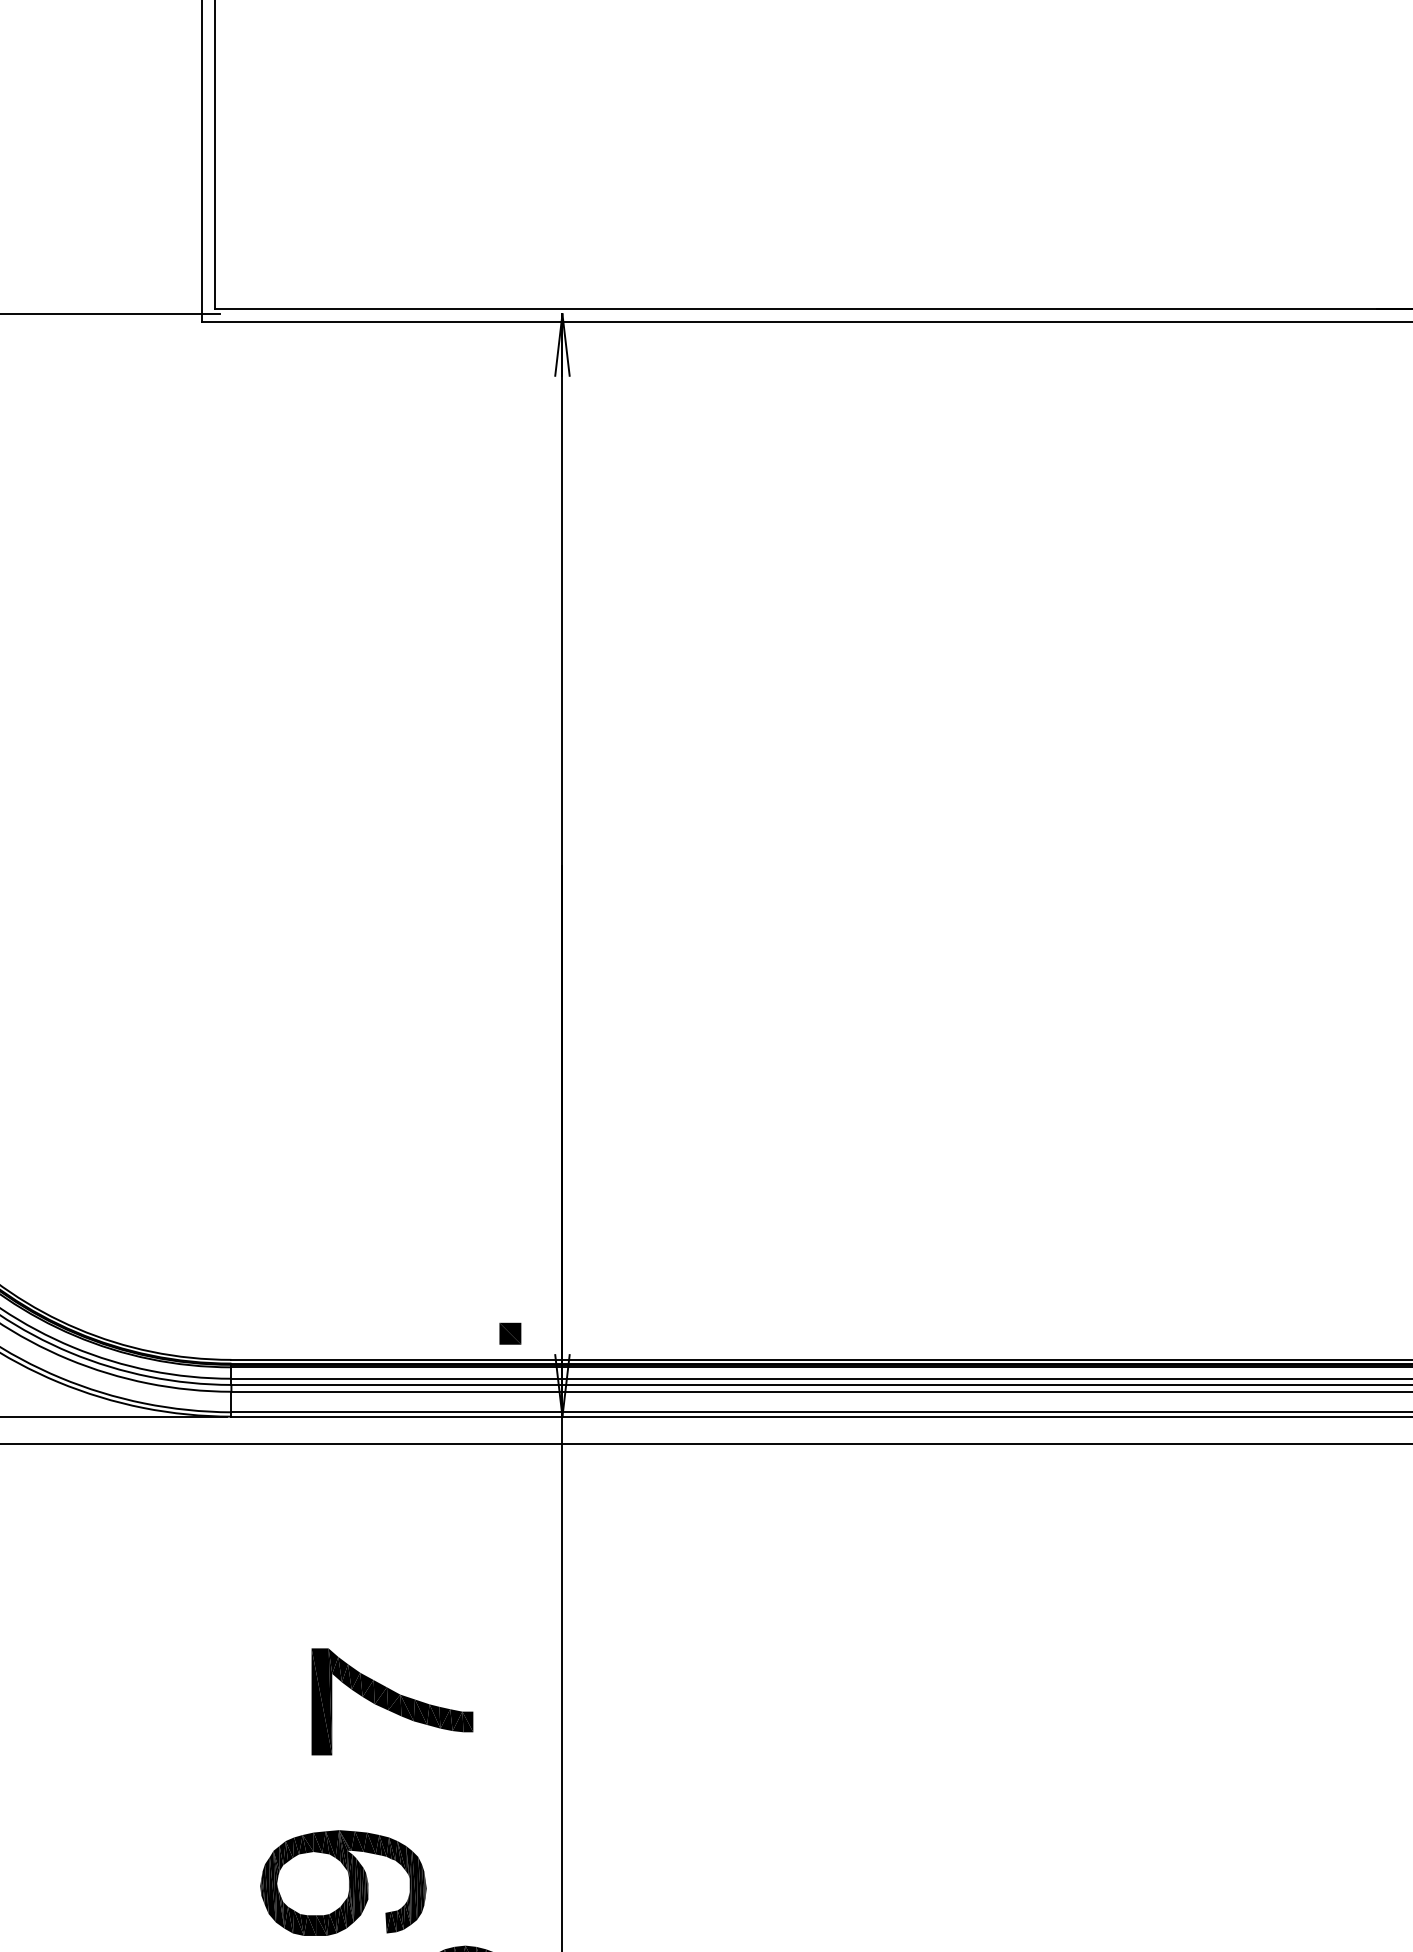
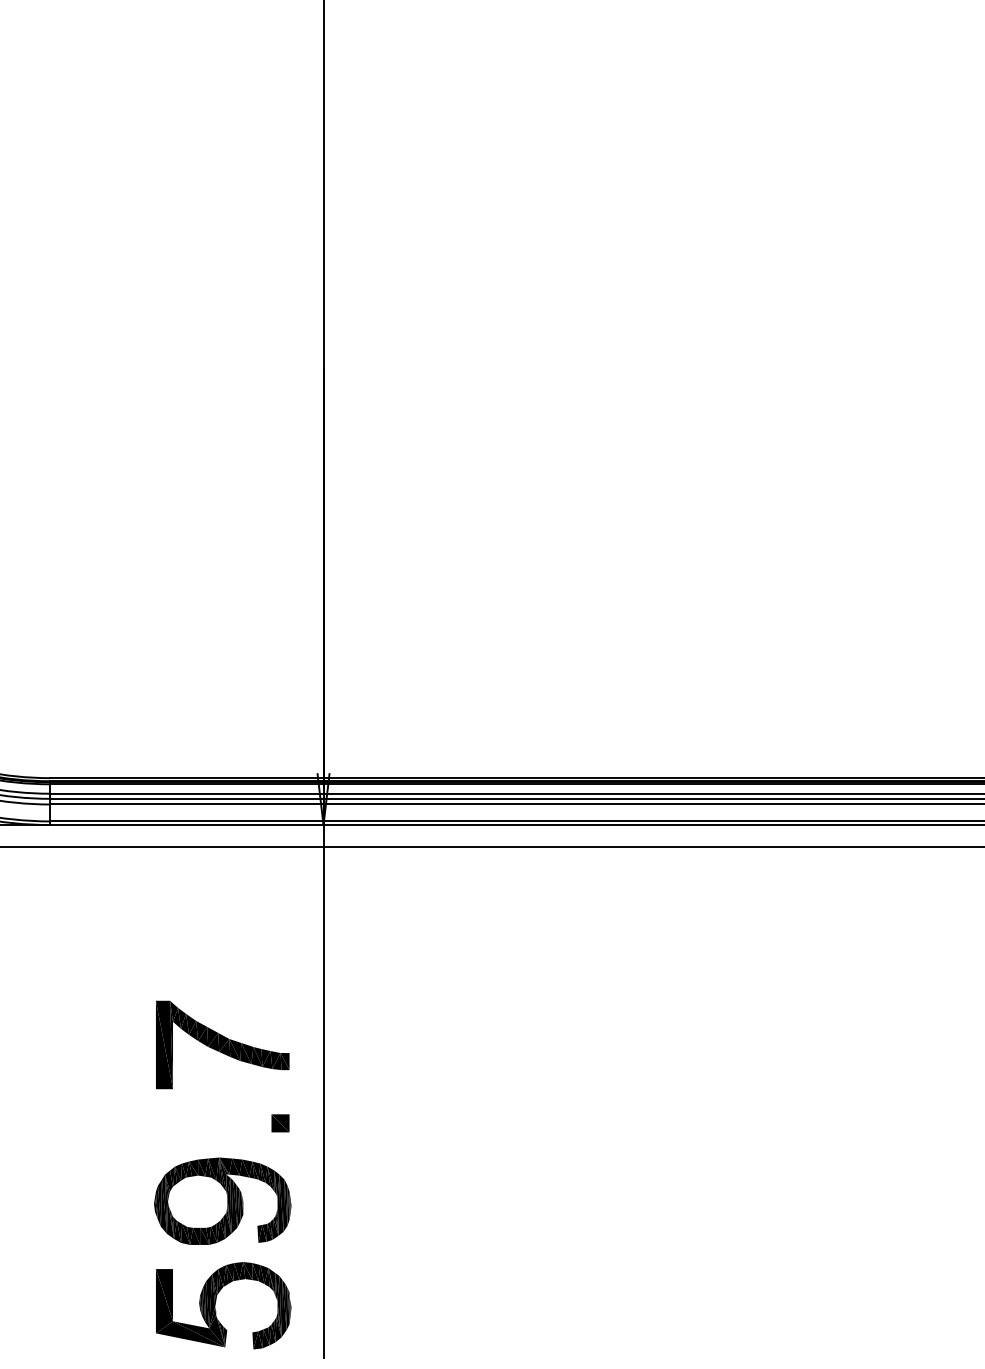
part: (510, 1333) -> (280, 1123), moved
part: (392, 1701) -> (222, 1044), moved
part: (343, 1882) -> (222, 1200), moved

